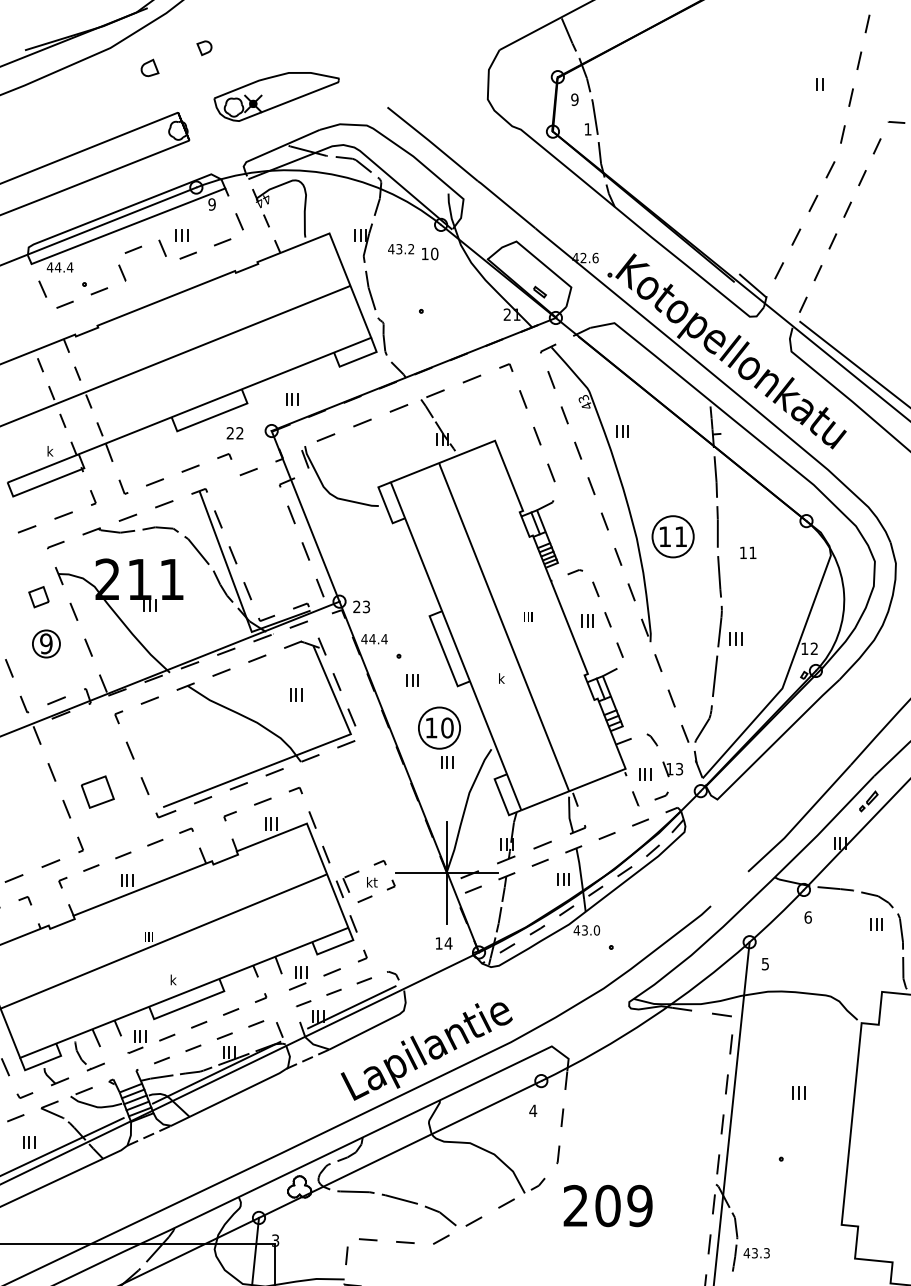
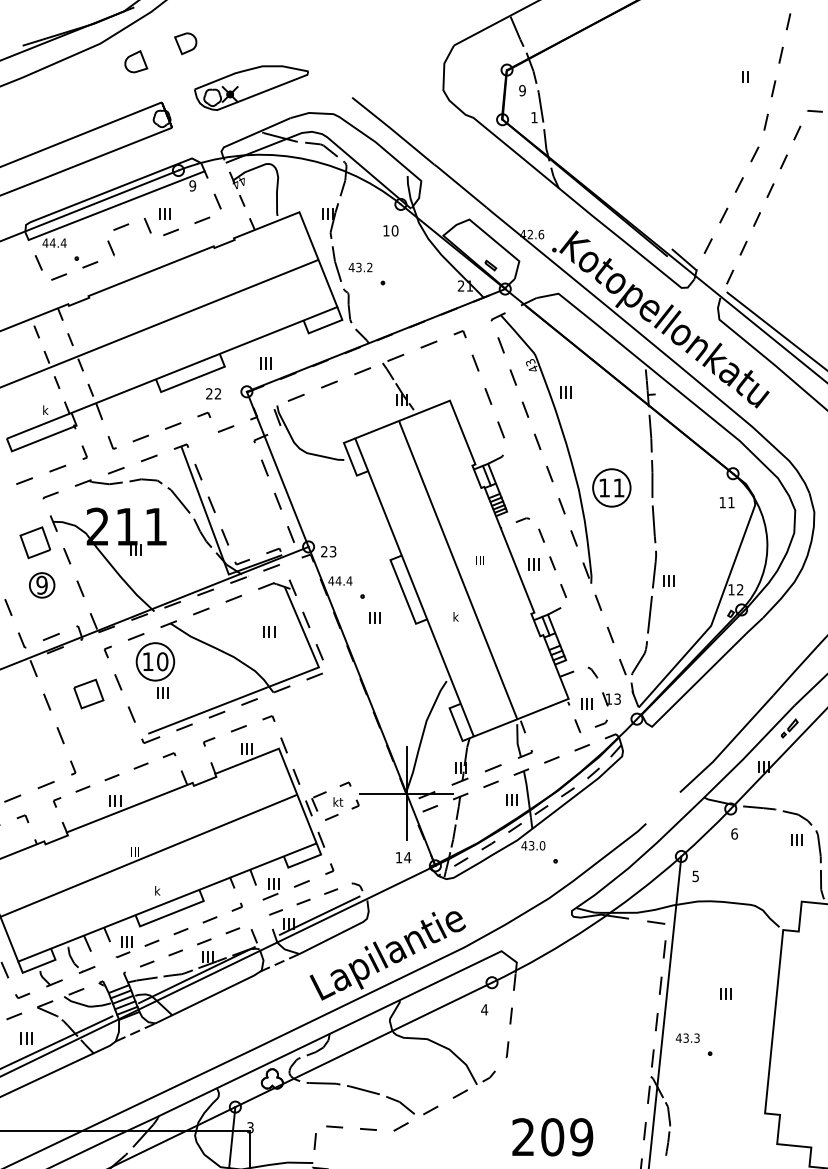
part: (204, 47) -> (185, 43), size x1.67
part: (150, 67) -> (136, 61), size x1.43
text: (401, 249) -> (360, 267), moved
text: (747, 552) -> (726, 502), moved
part: (39, 596) -> (35, 542), size x1.67
part: (439, 737) -> (155, 670), moved
part: (97, 791) -> (88, 693), moved
text: (607, 1206) -> (552, 1137), moved
text: (756, 1252) -> (687, 1037), moved

